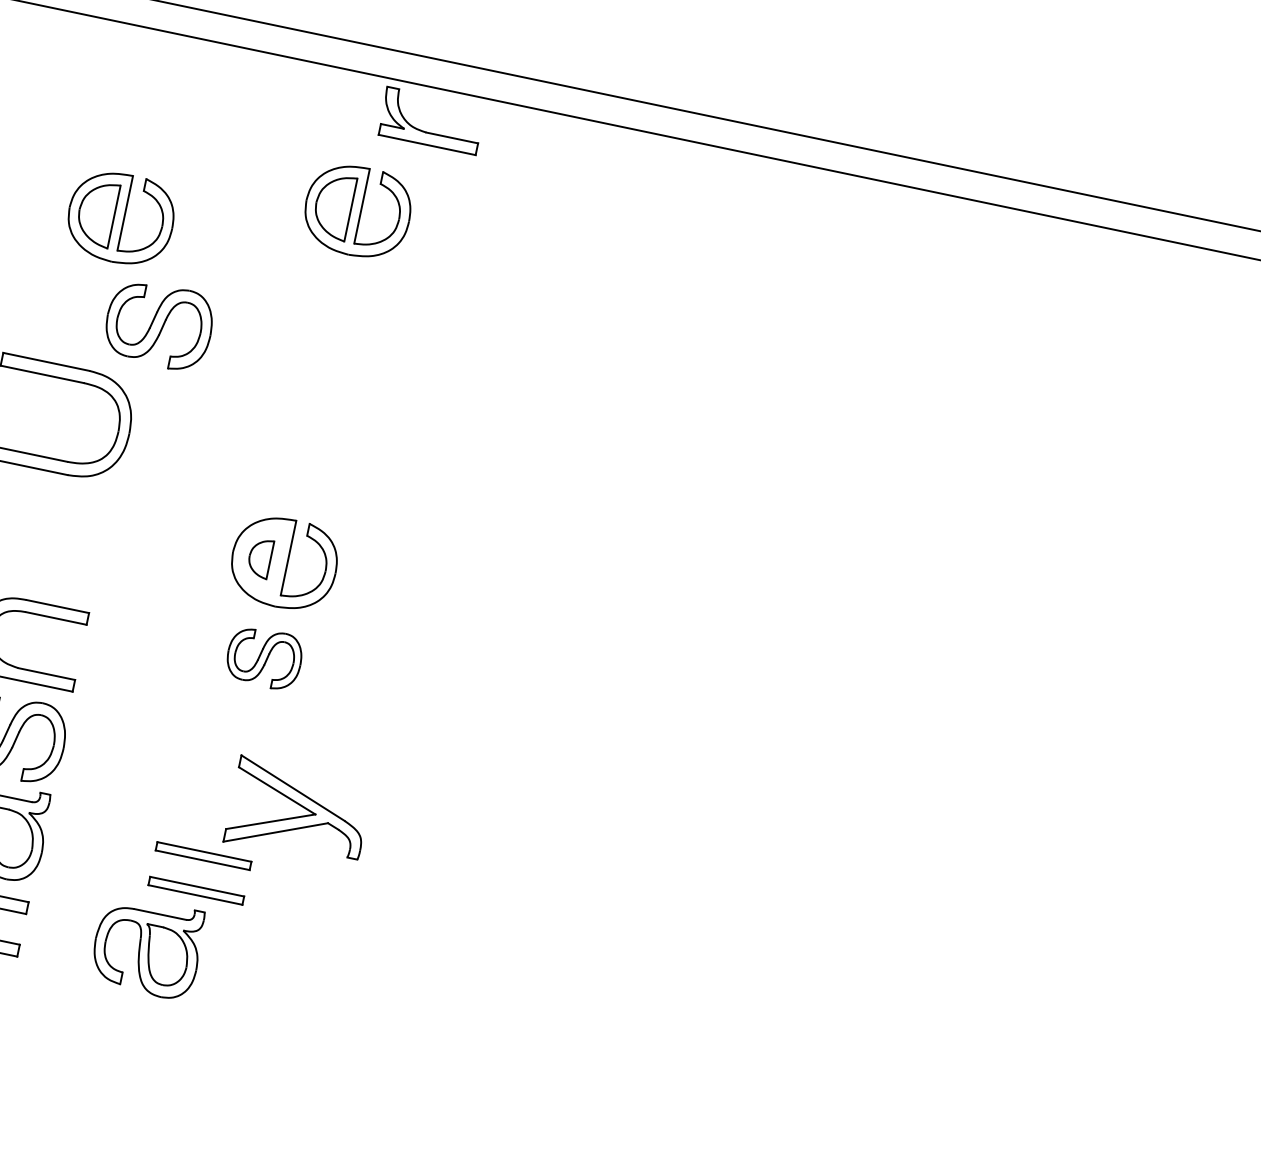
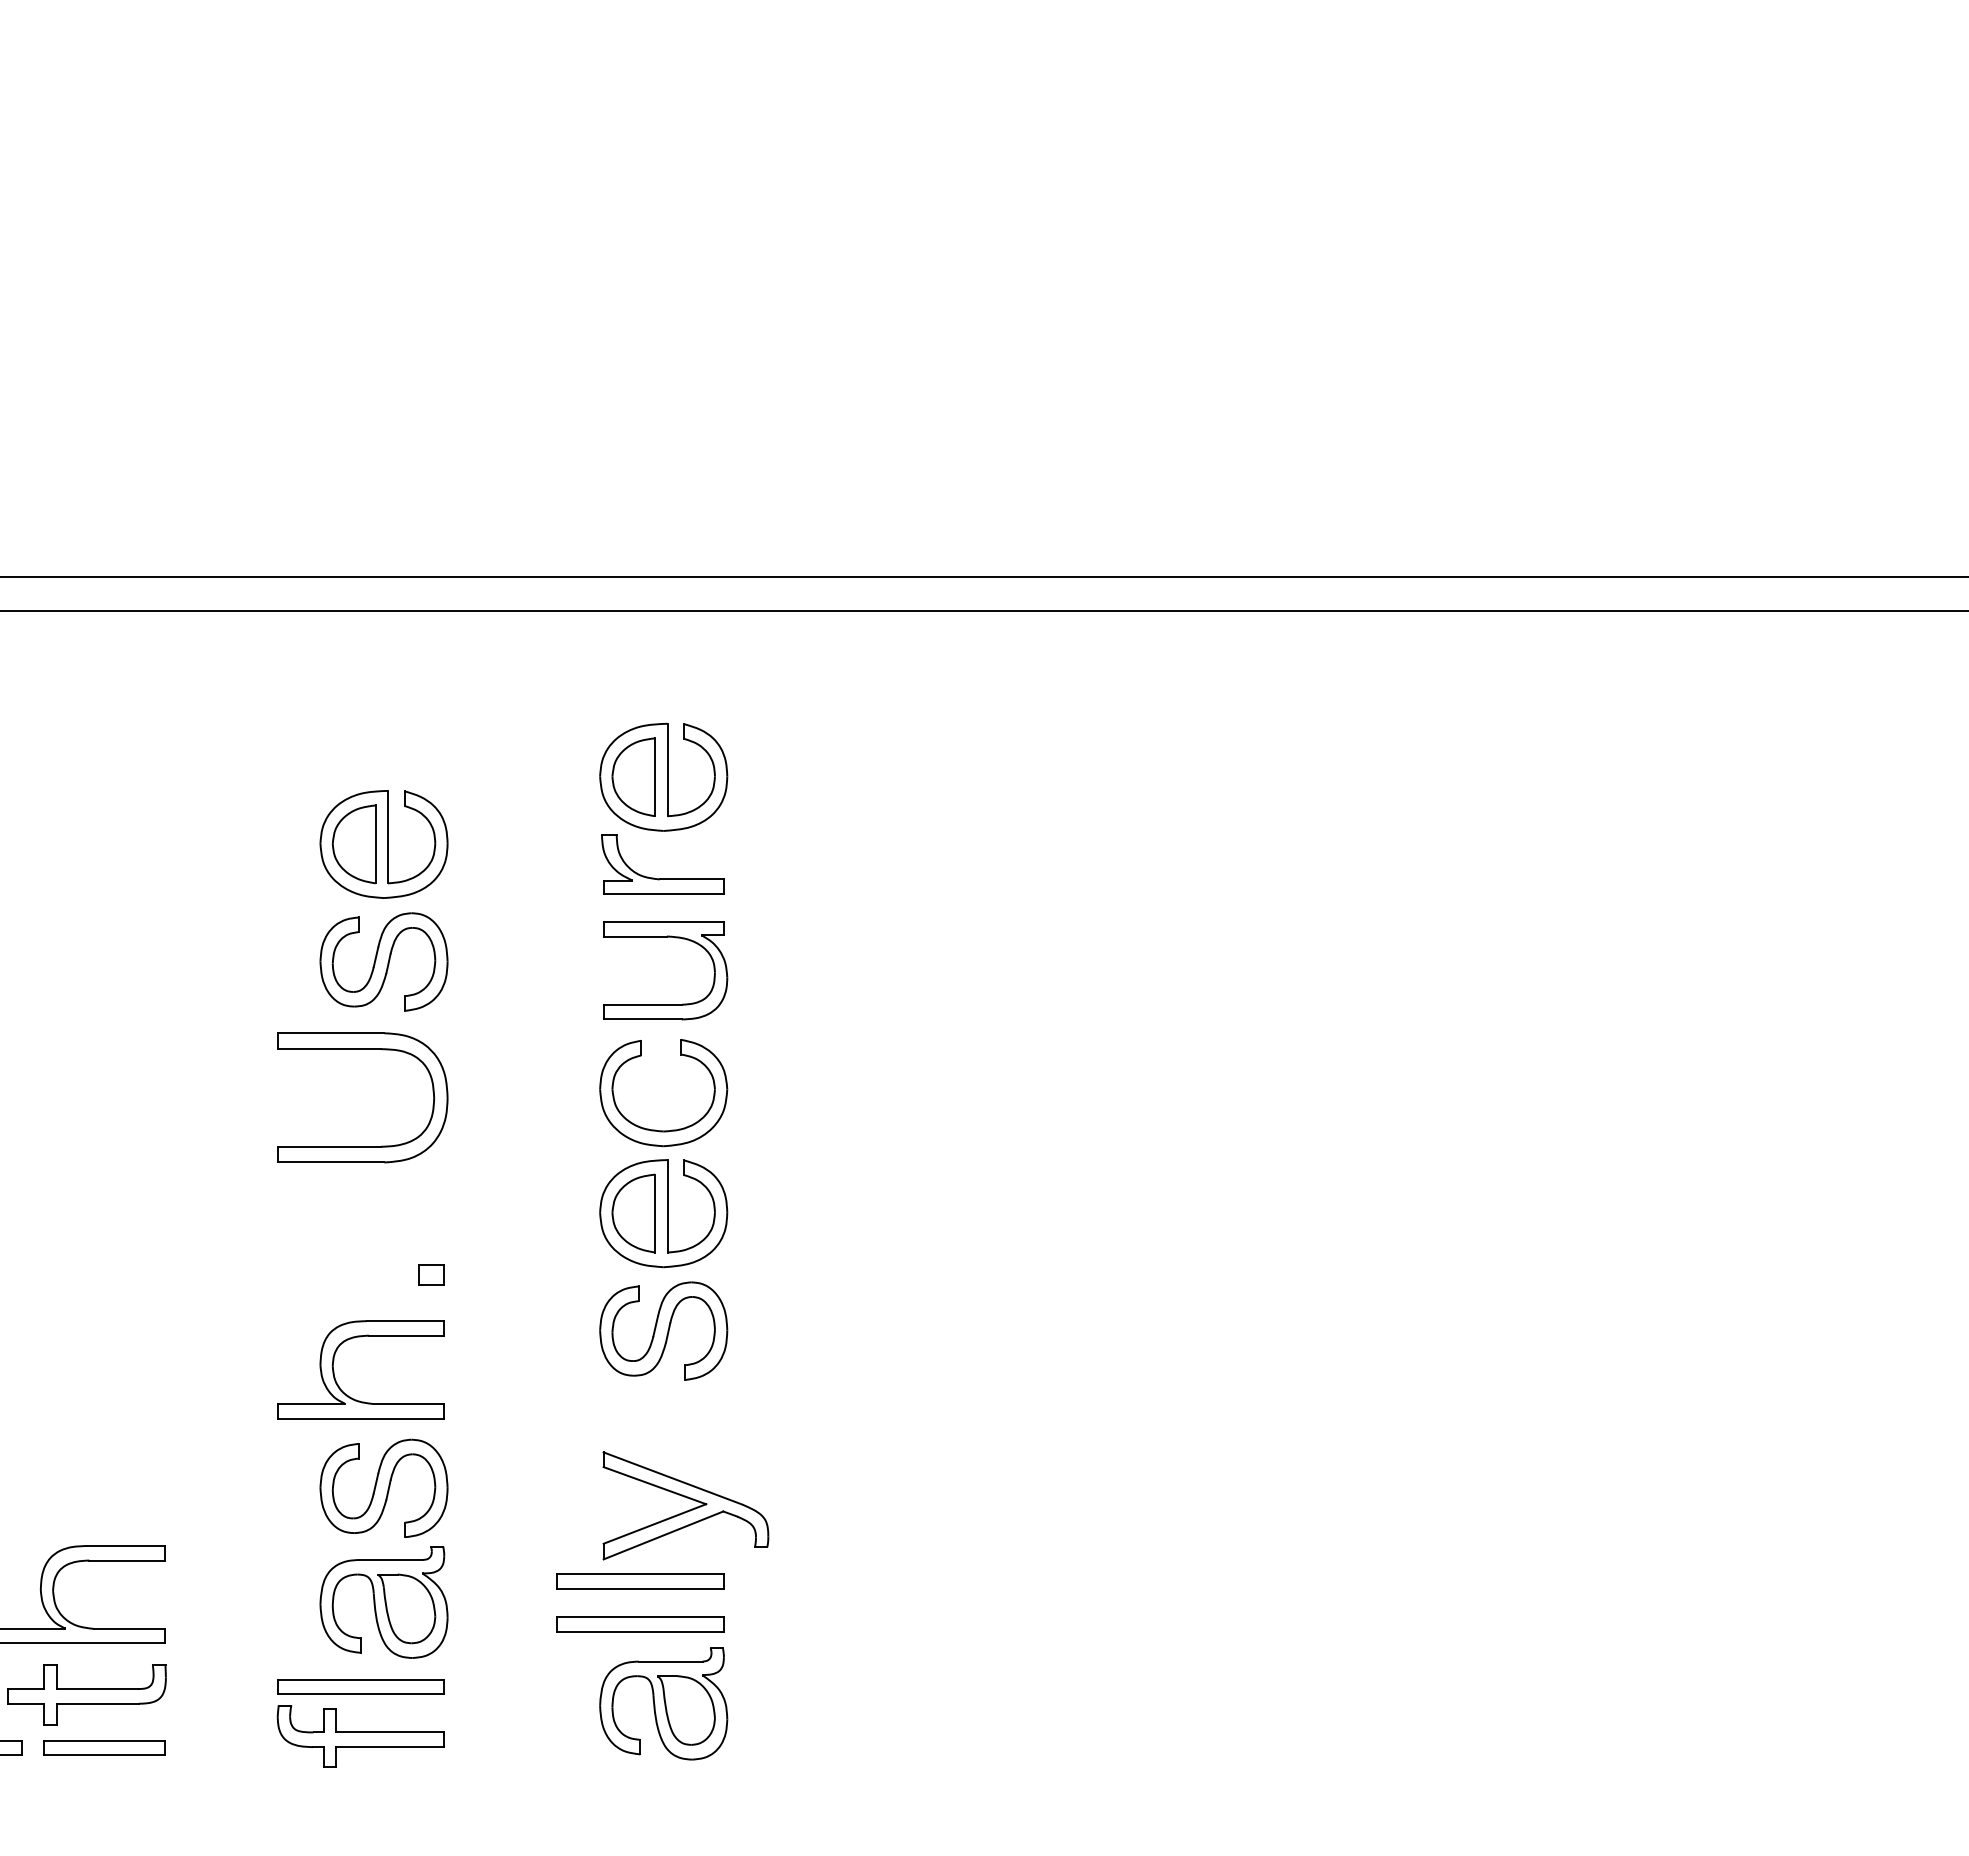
part: (428, 132) -> (662, 878), moved
part: (158, 324) -> (383, 961), moved
part: (332, 340) -> (665, 937), added
part: (291, 494) -> (655, 1129), added
part: (259, 558) -> (633, 1213), size x1.67
part: (86, 573) -> (431, 1274), added
part: (264, 657) -> (663, 1330), size x1.43
part: (298, 812) -> (685, 1505), moved
part: (203, 856) -> (640, 1581), size x1.43
part: (196, 890) -> (640, 1624), size x1.43
part: (147, 947) -> (663, 1703), moved

